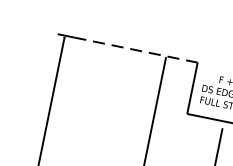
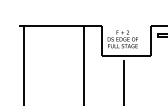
line: (137, 50) -> (66, 25), dashed -> solid

